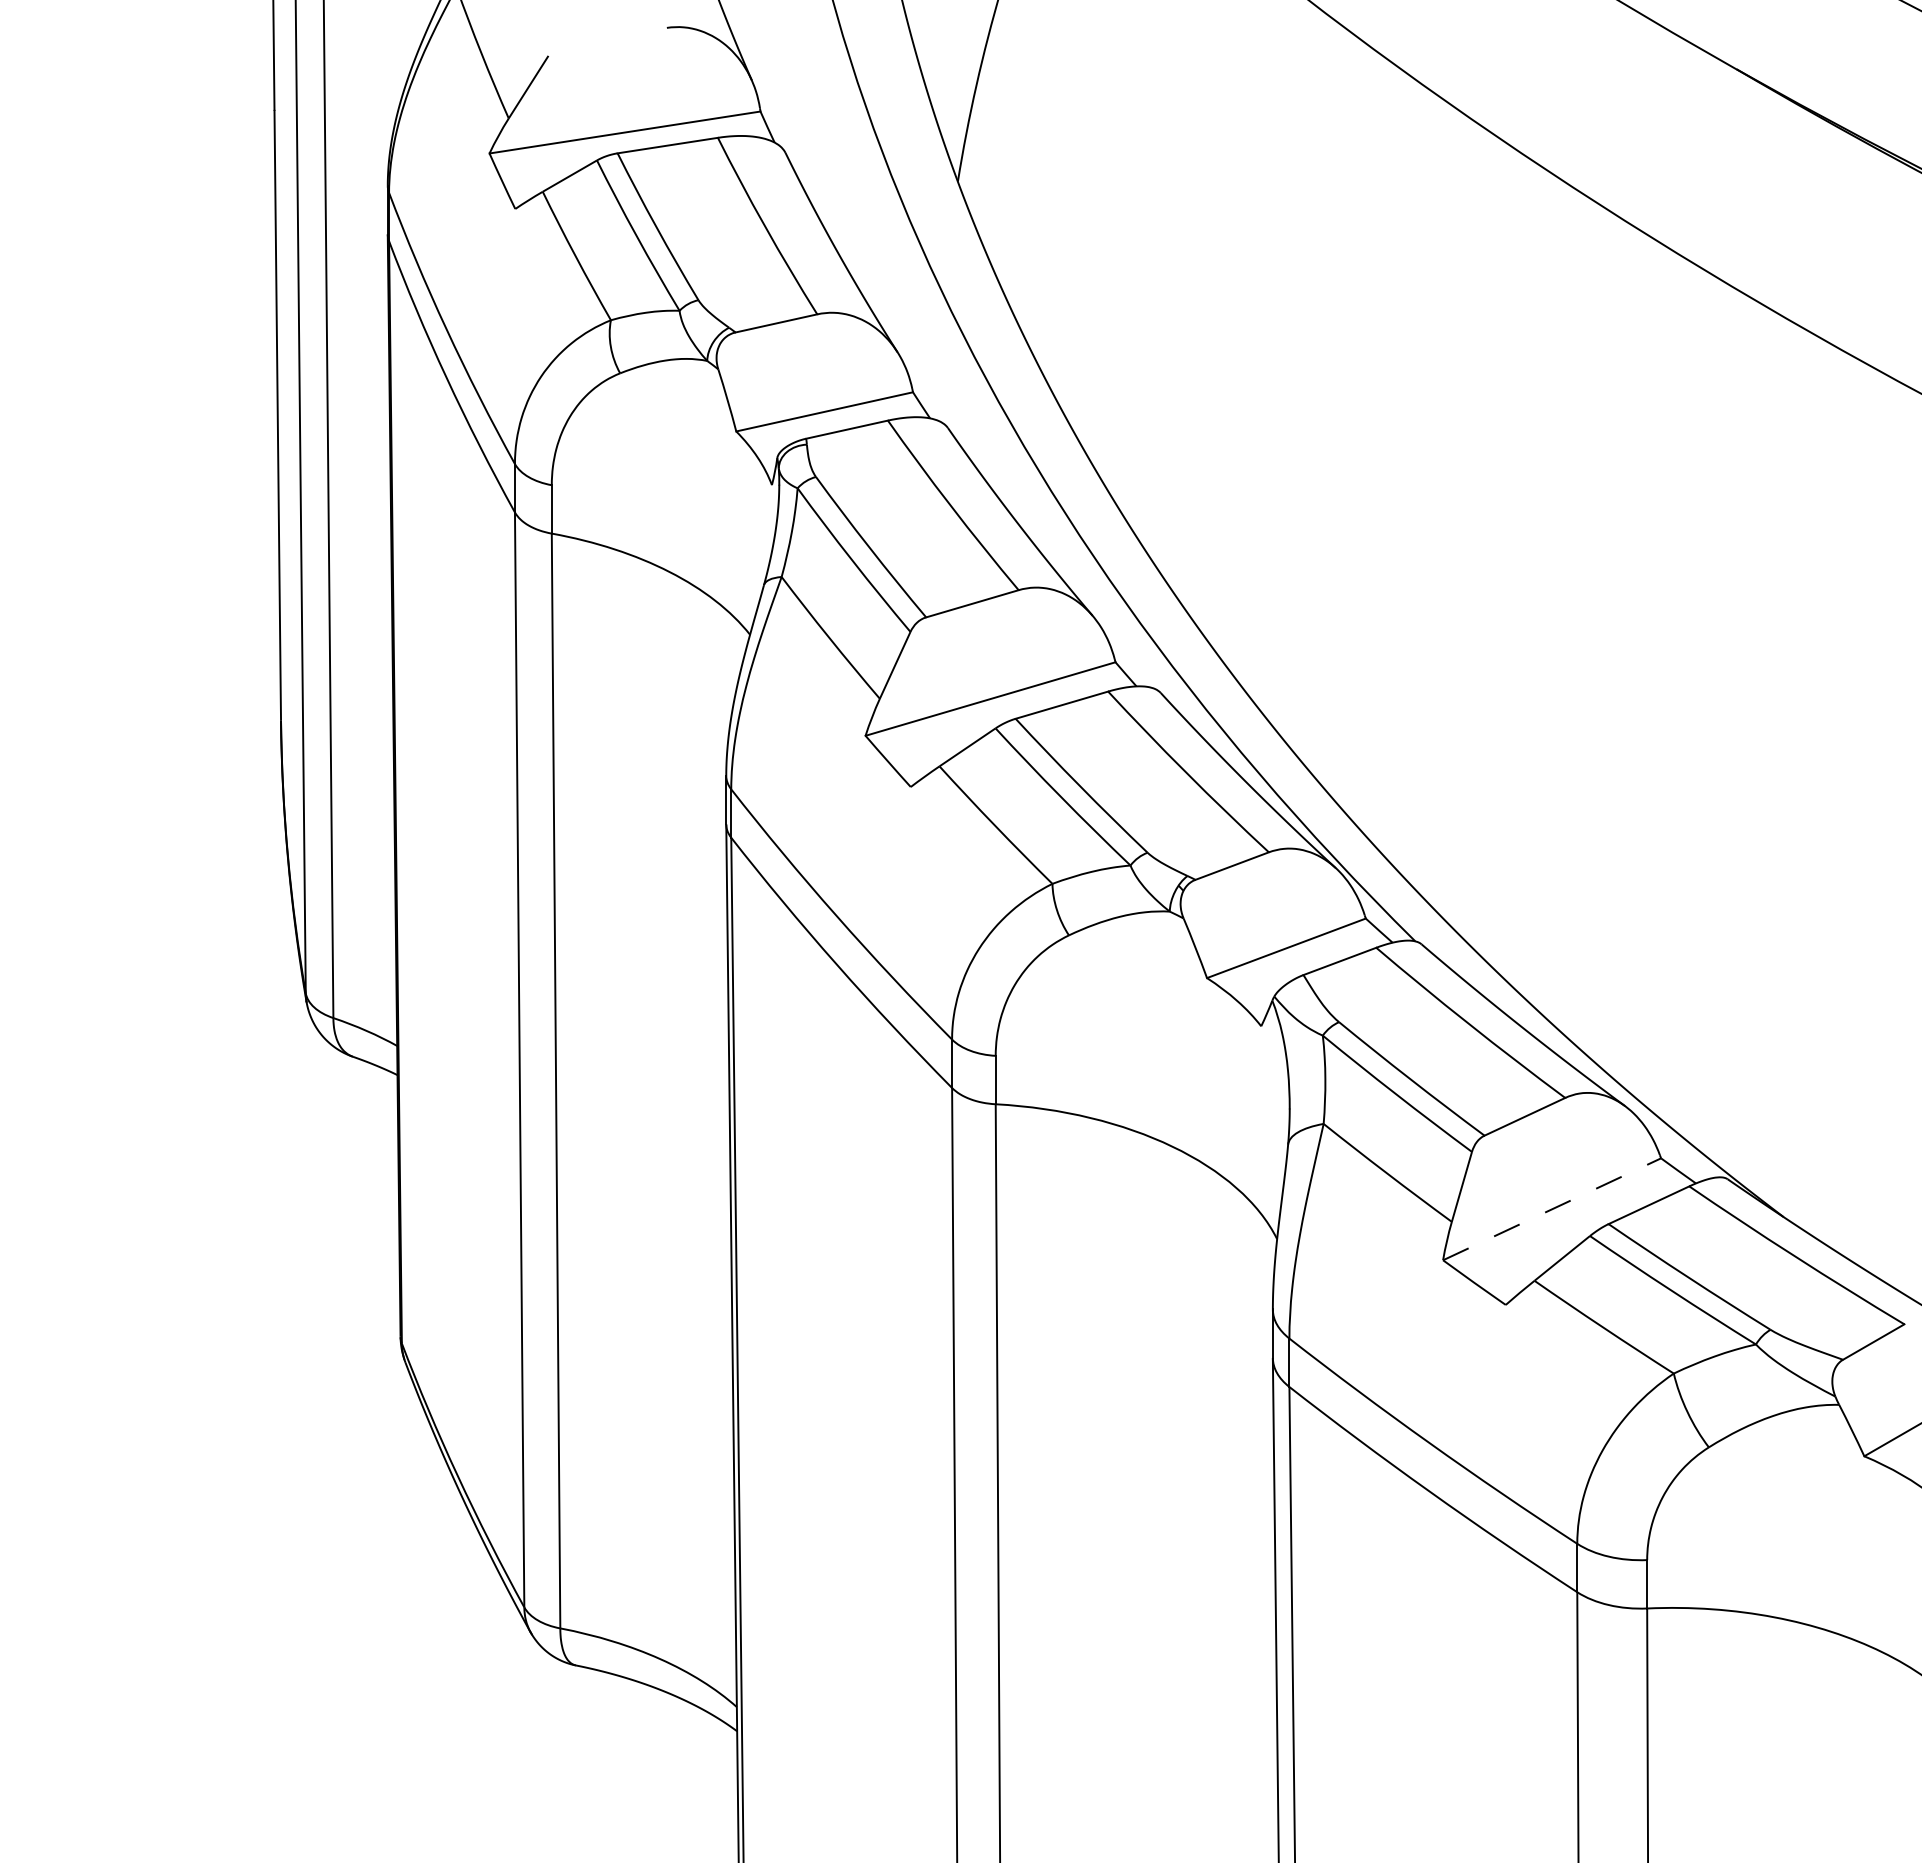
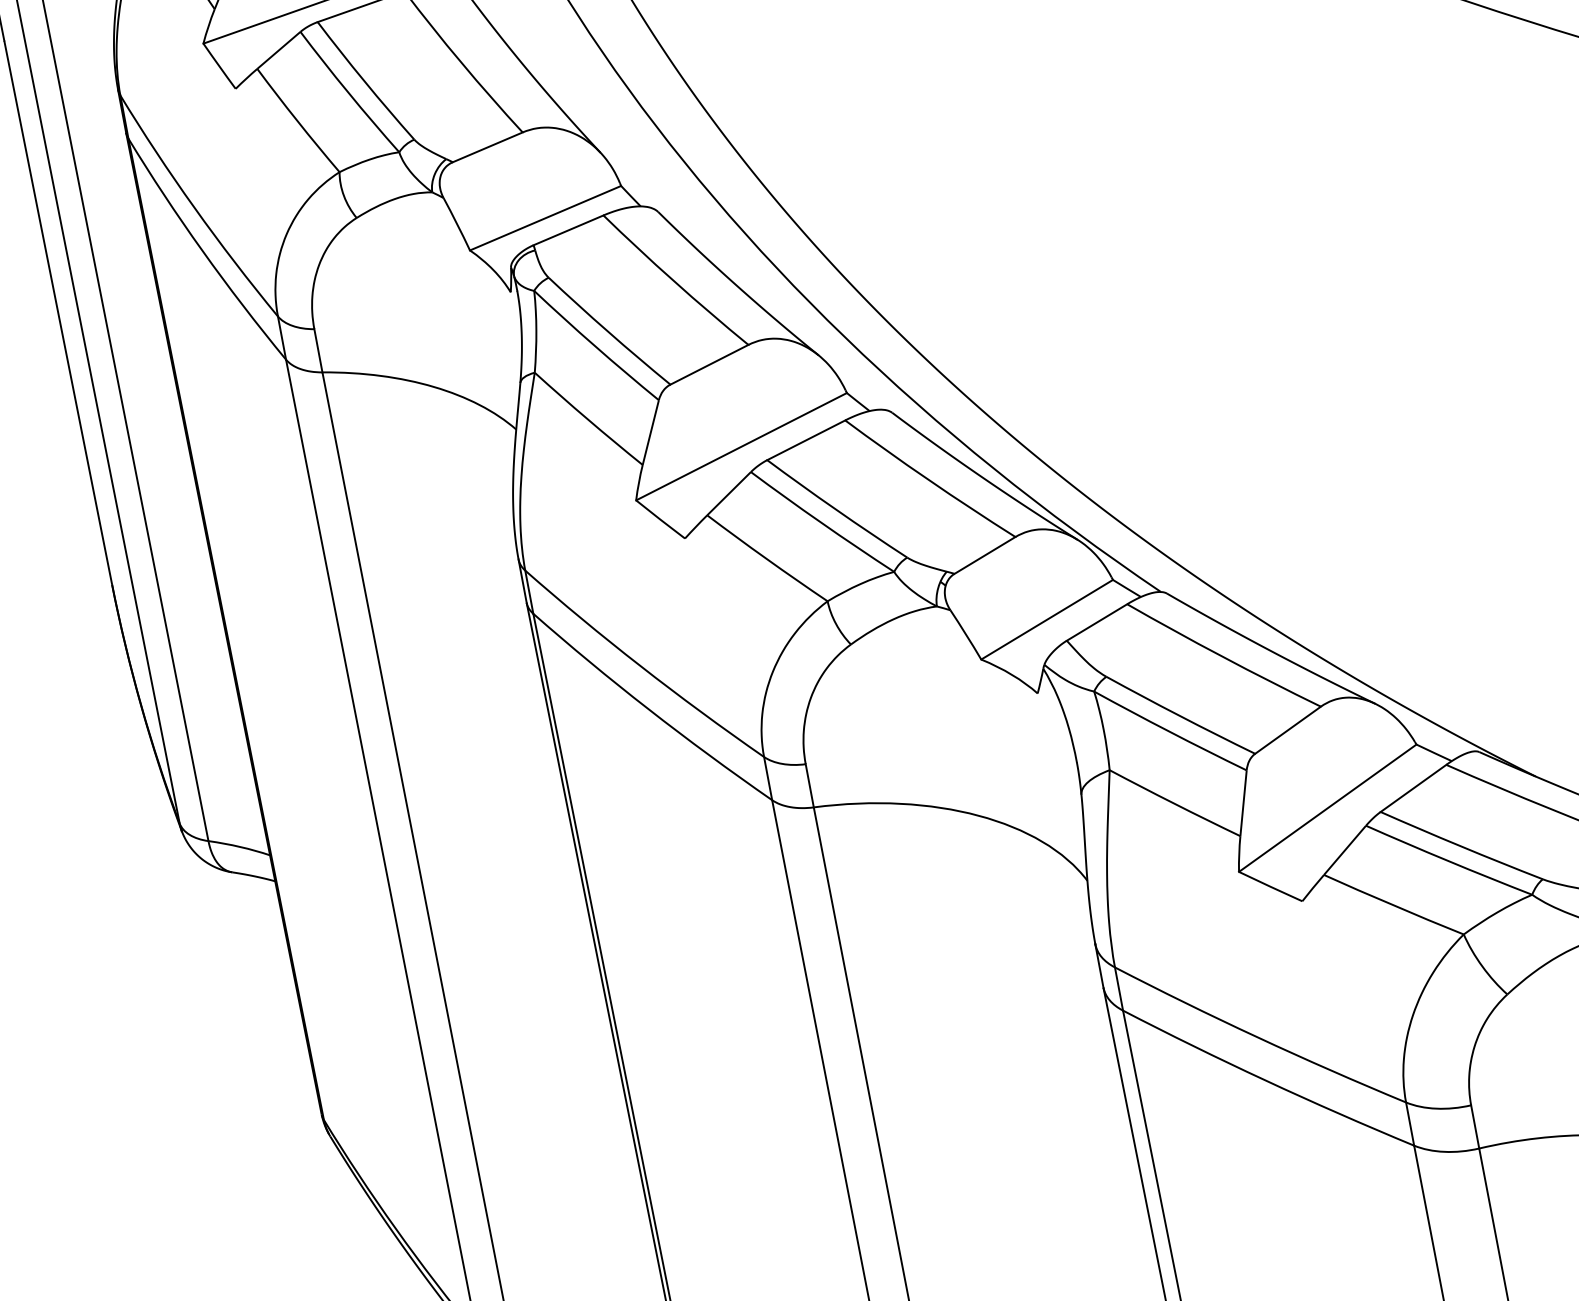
line: (1552, 1209) -> (1328, 808), dashed -> solid

